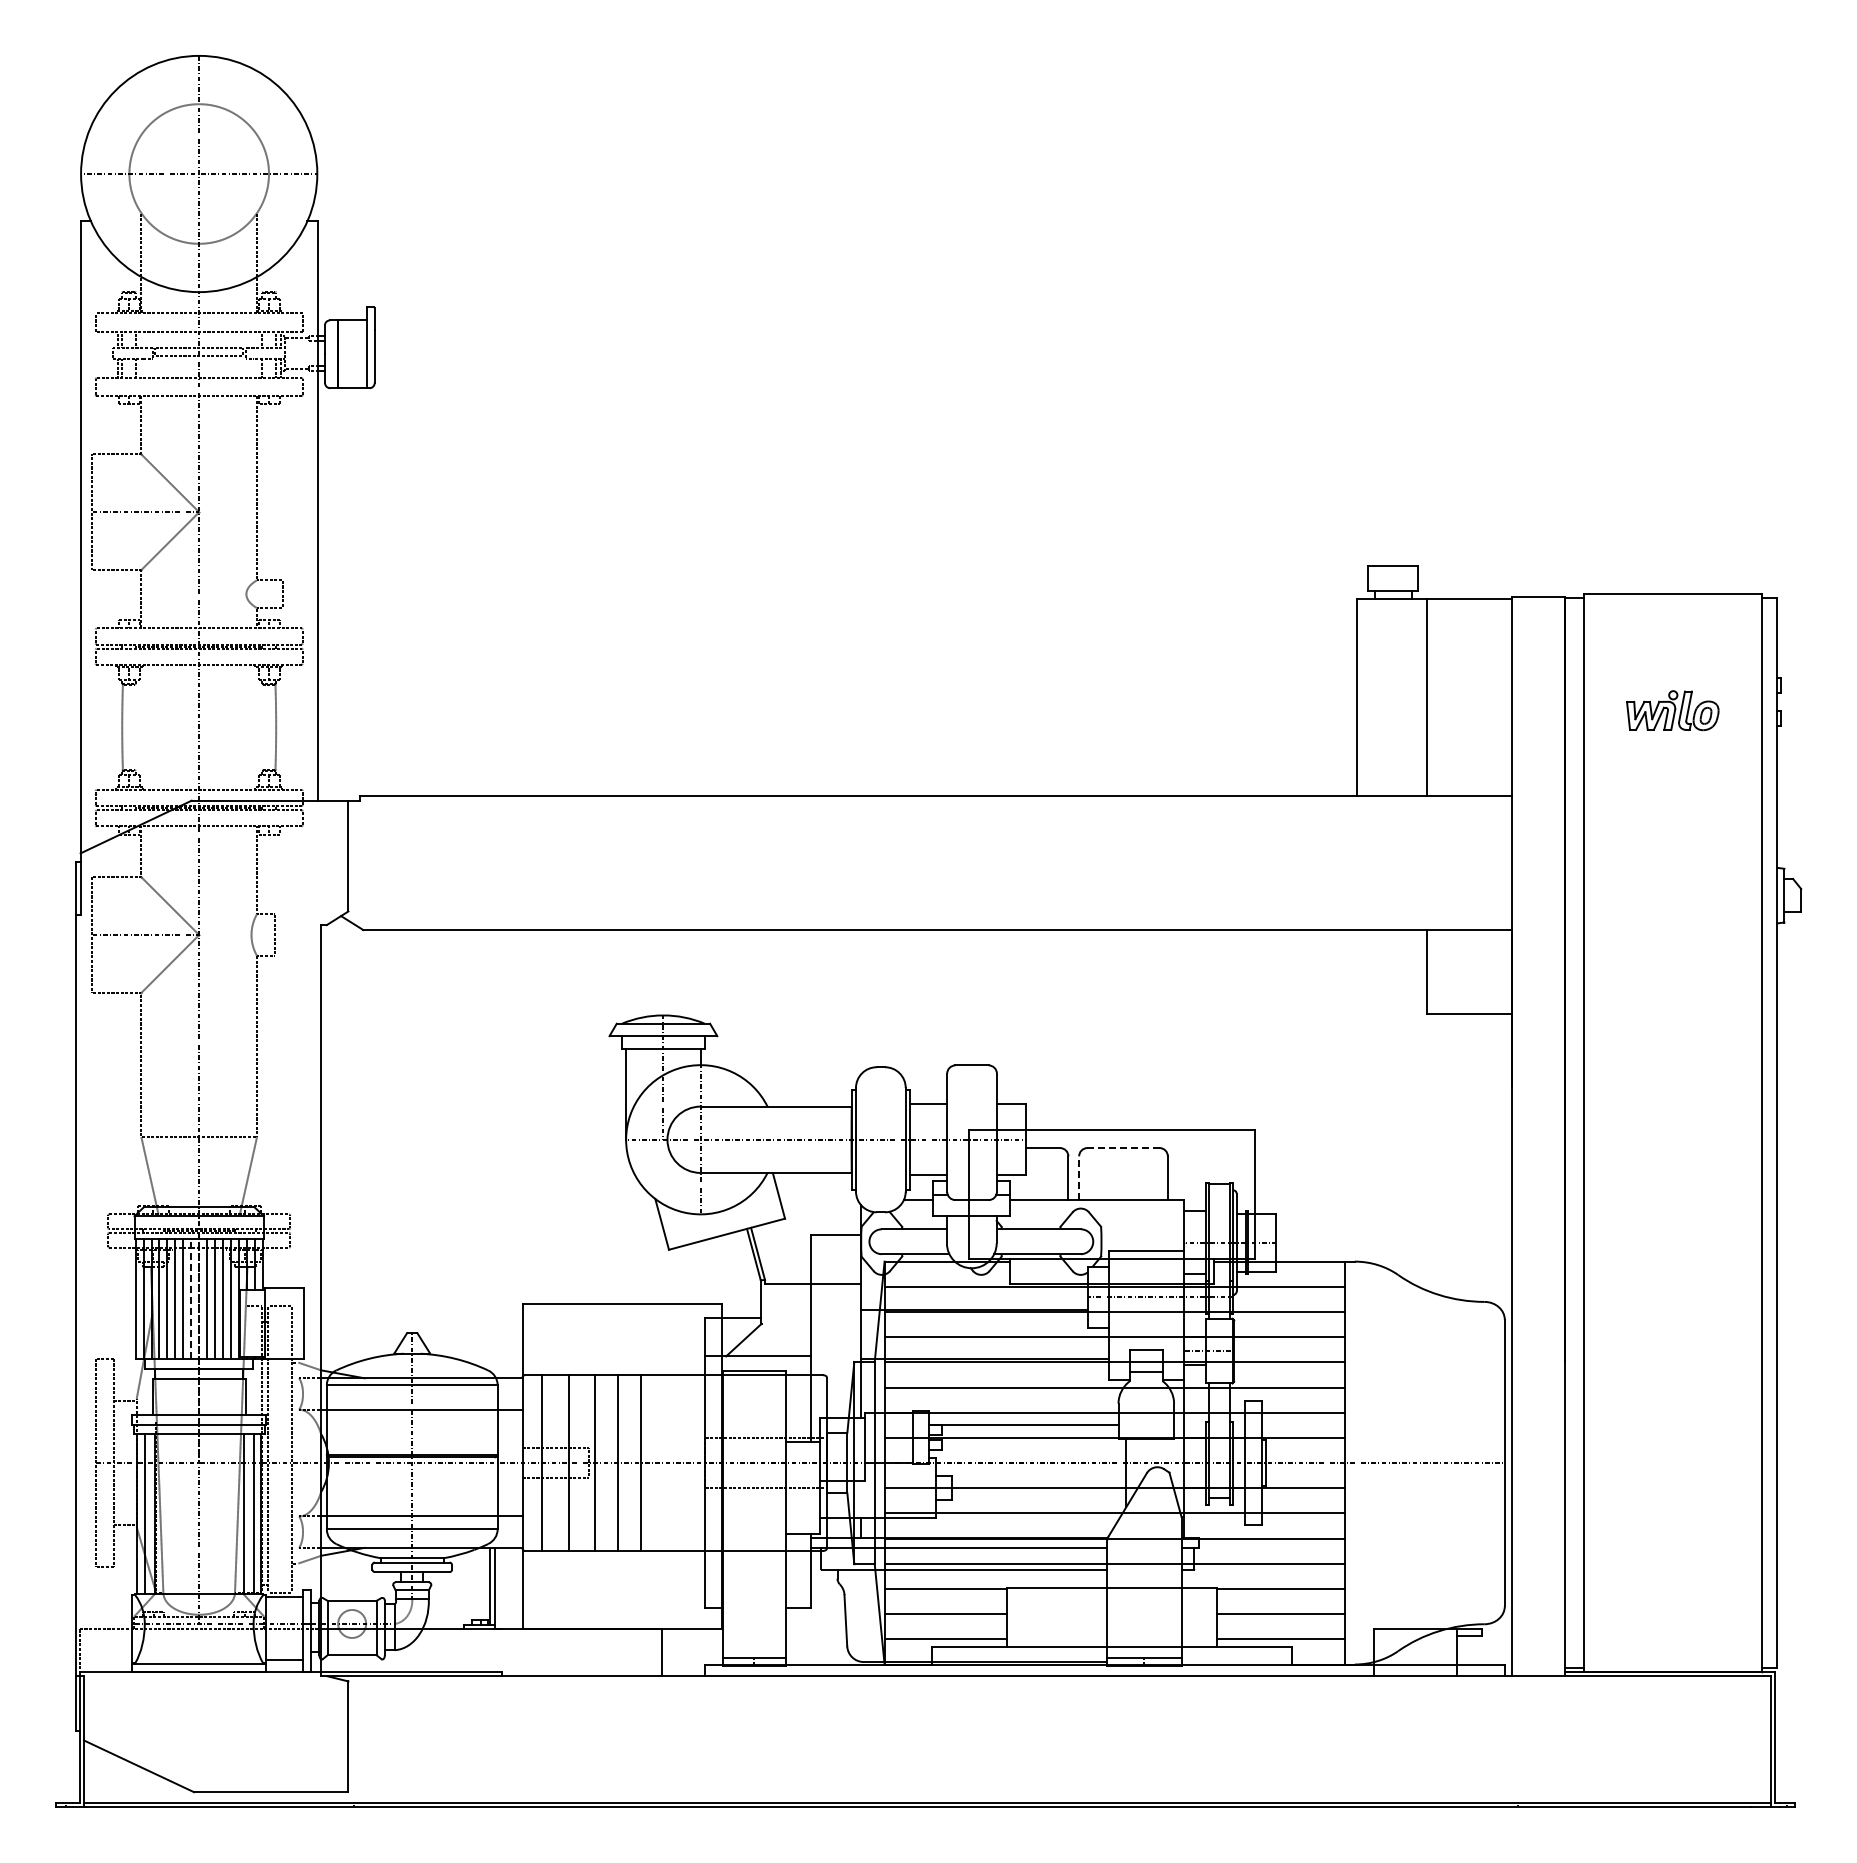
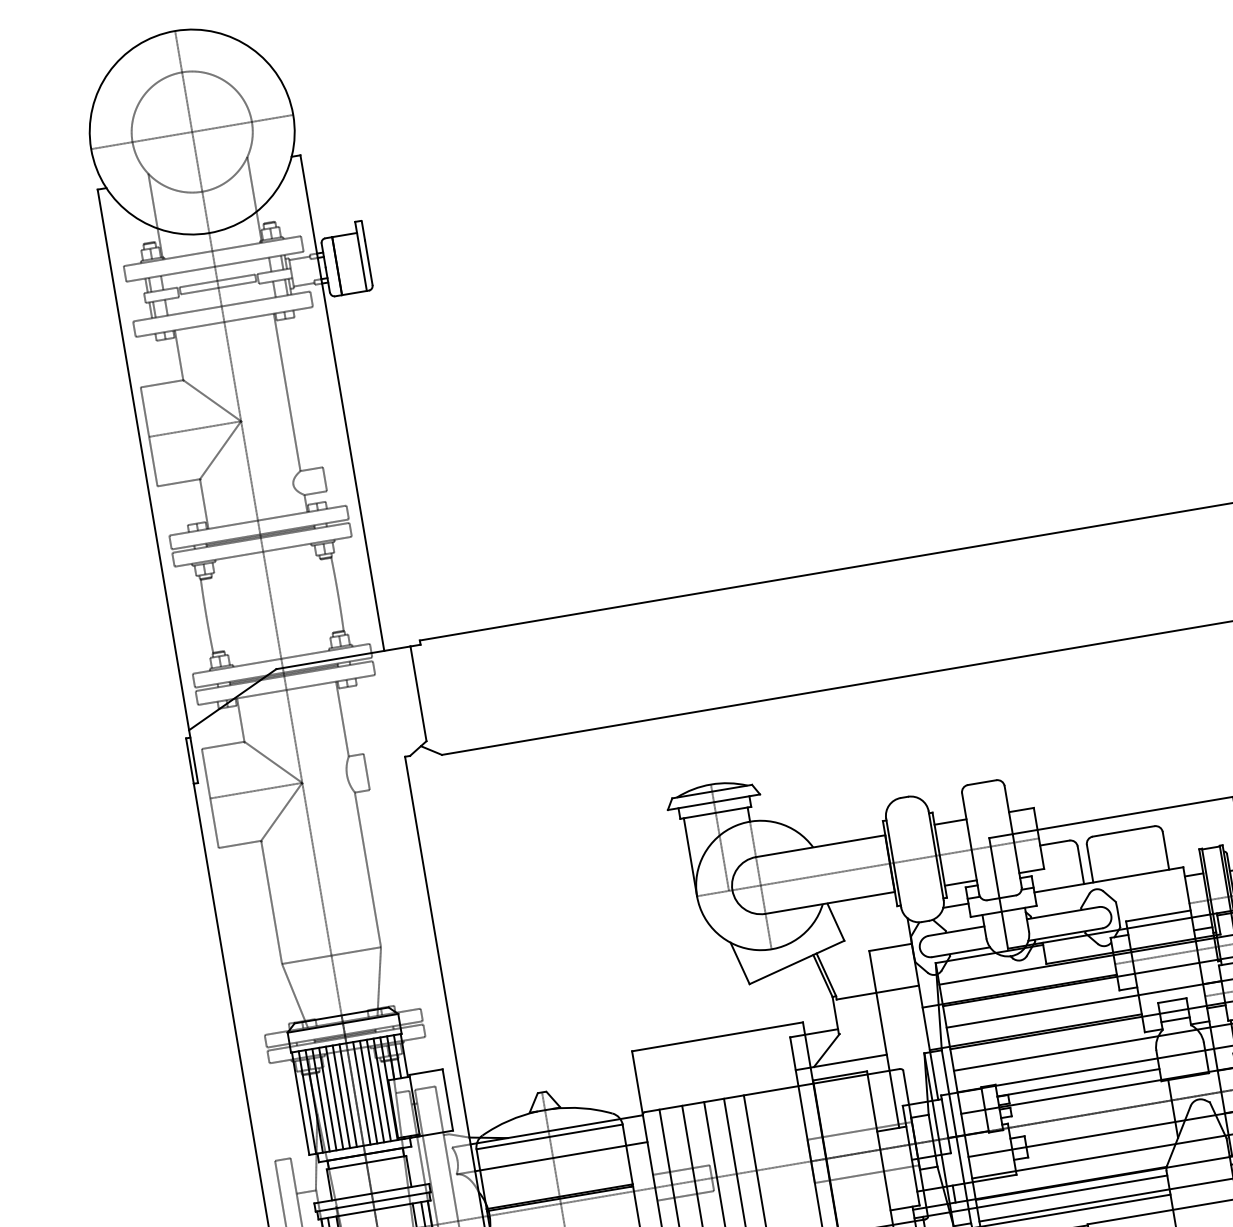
line: (1123, 1148) -> (1123, 831), dashed -> solid
line: (1079, 1178) -> (1090, 863), dashed -> solid
line: (191, 1299) -> (348, 1095), dashed -> solid

